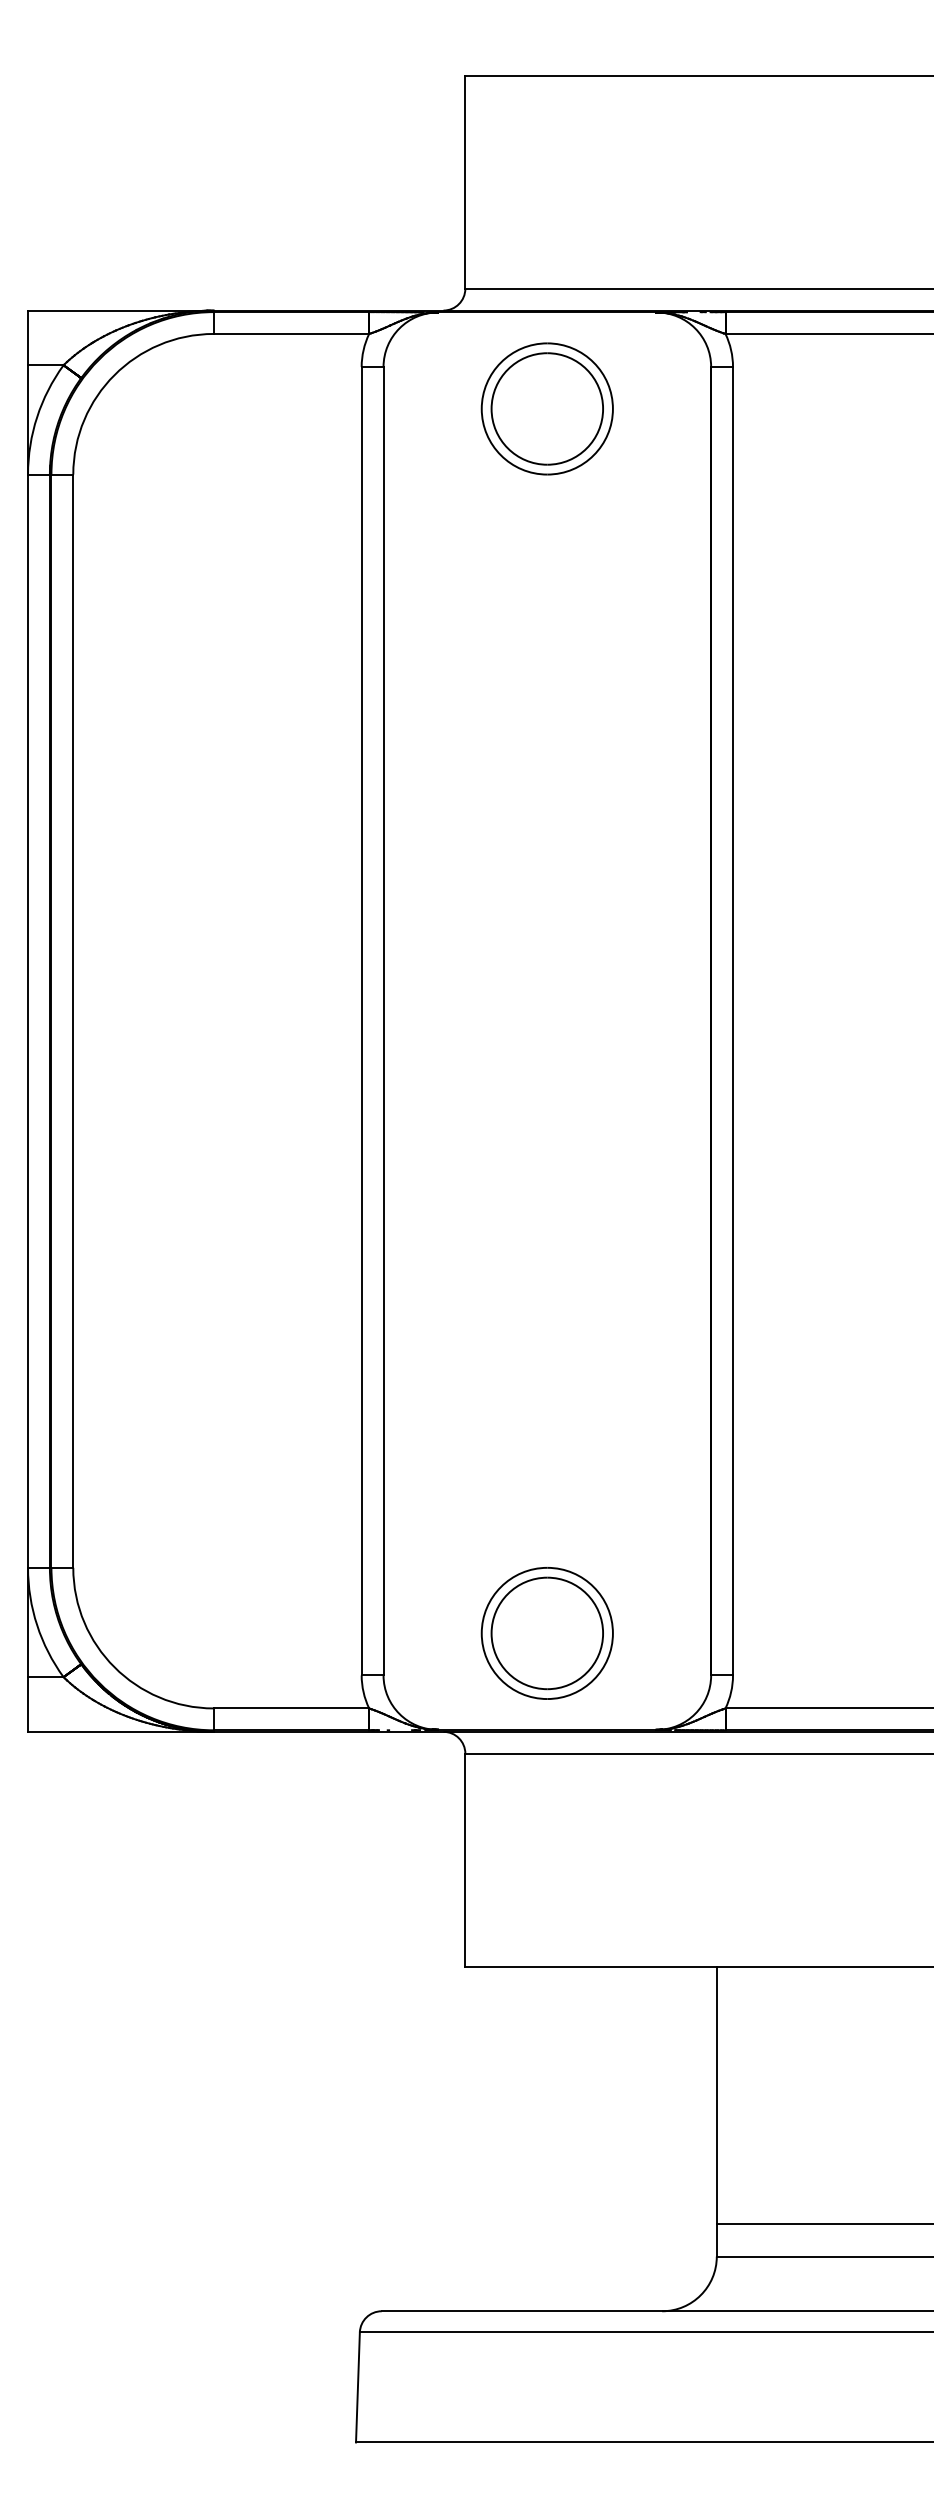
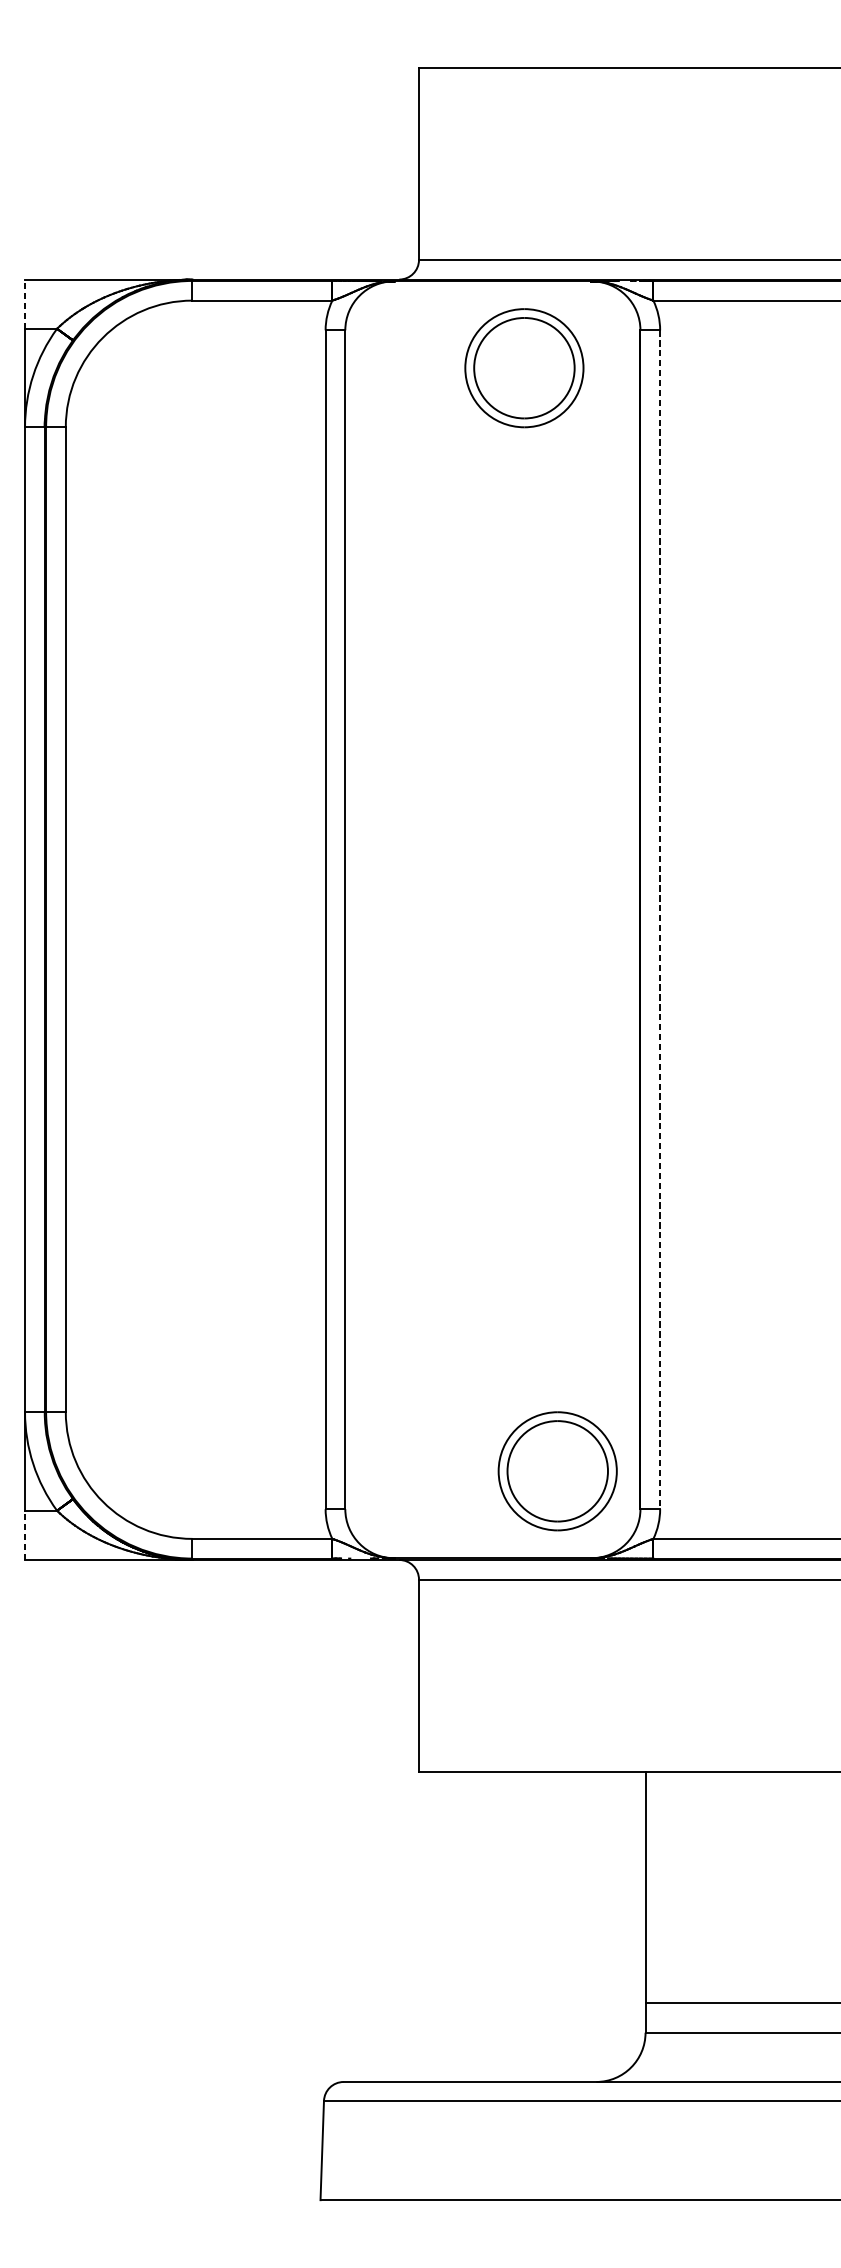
line: (28, 337) -> (25, 303), solid -> dashed
part: (546, 408) -> (523, 367), moved
line: (733, 1021) -> (660, 920), solid -> dashed
part: (546, 1633) -> (556, 1471), moved
line: (28, 1704) -> (25, 1535), solid -> dashed

